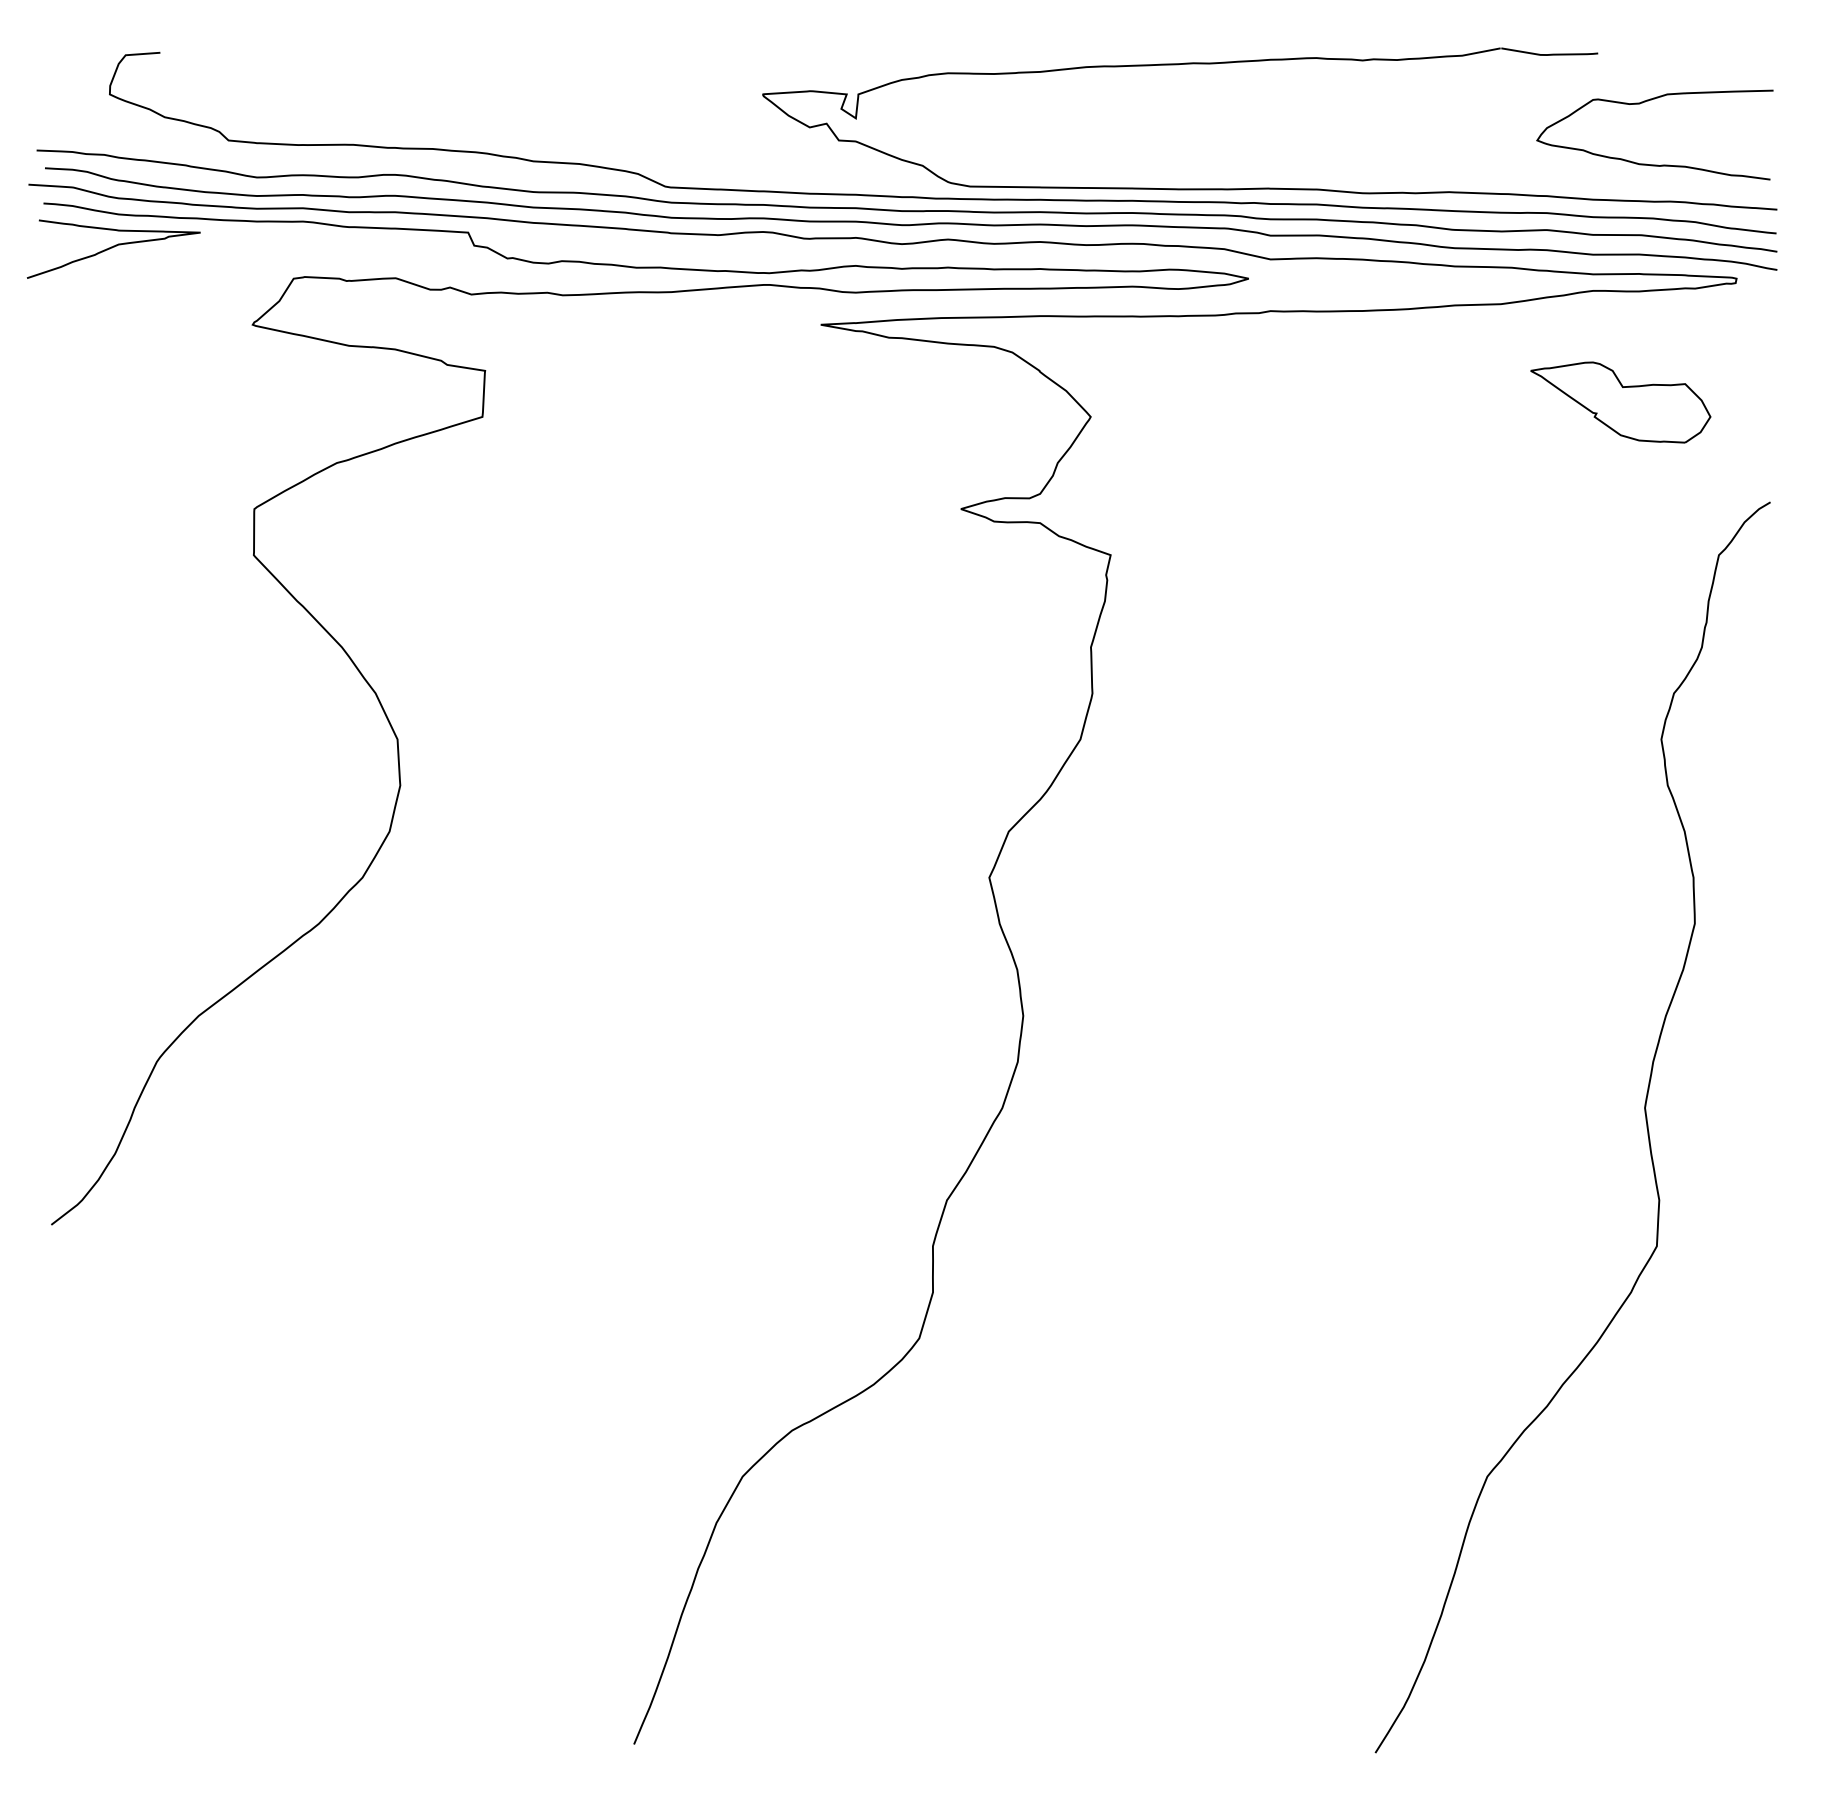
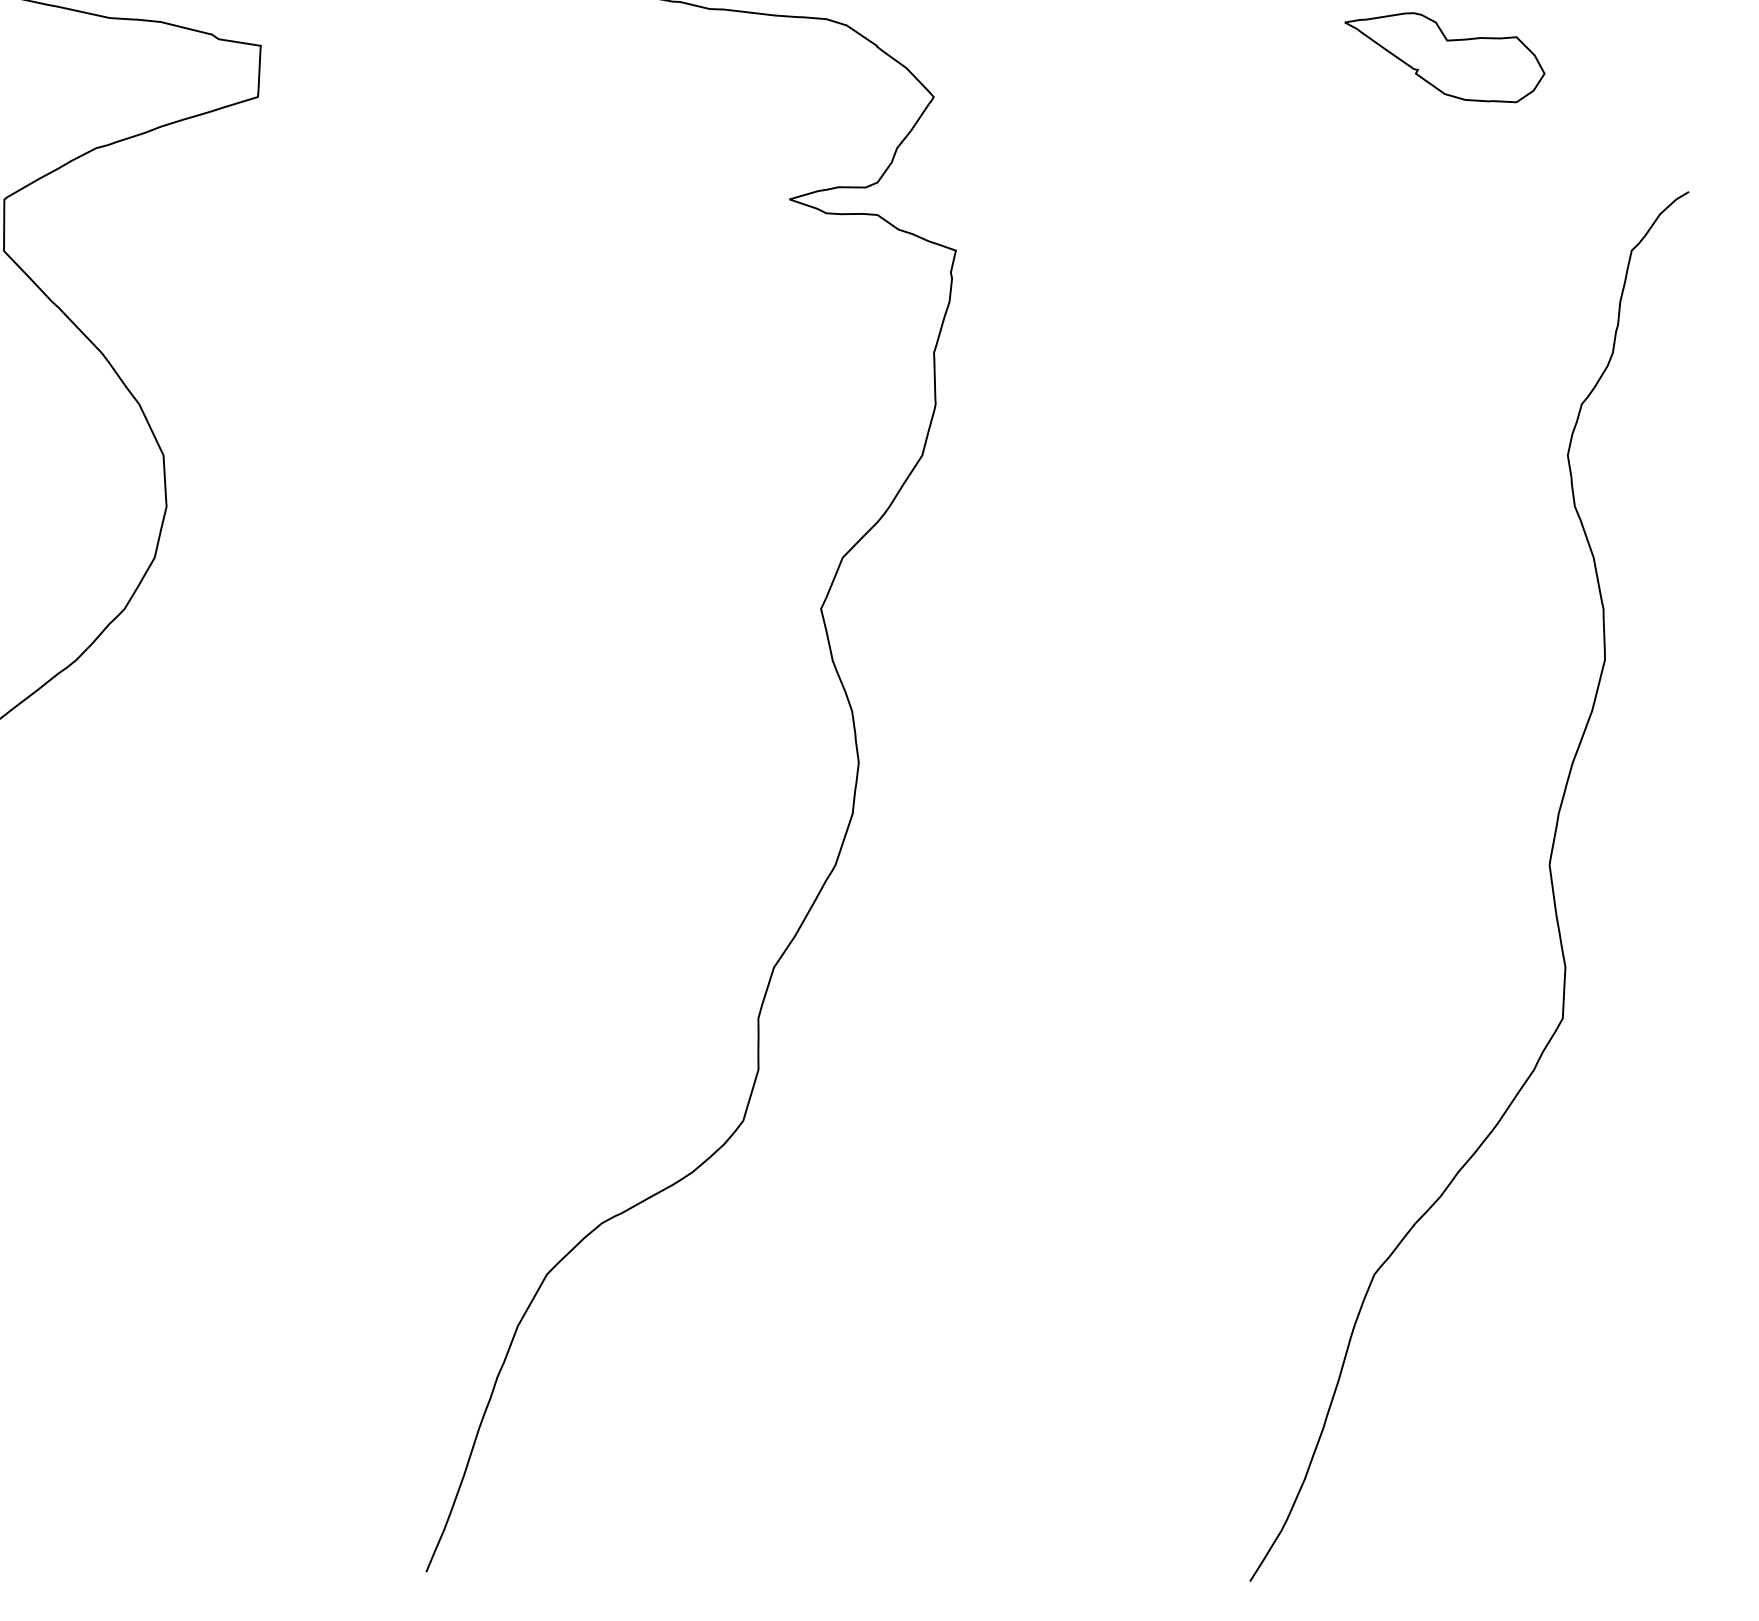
part: (1620, 402) -> (1444, 57), moved

